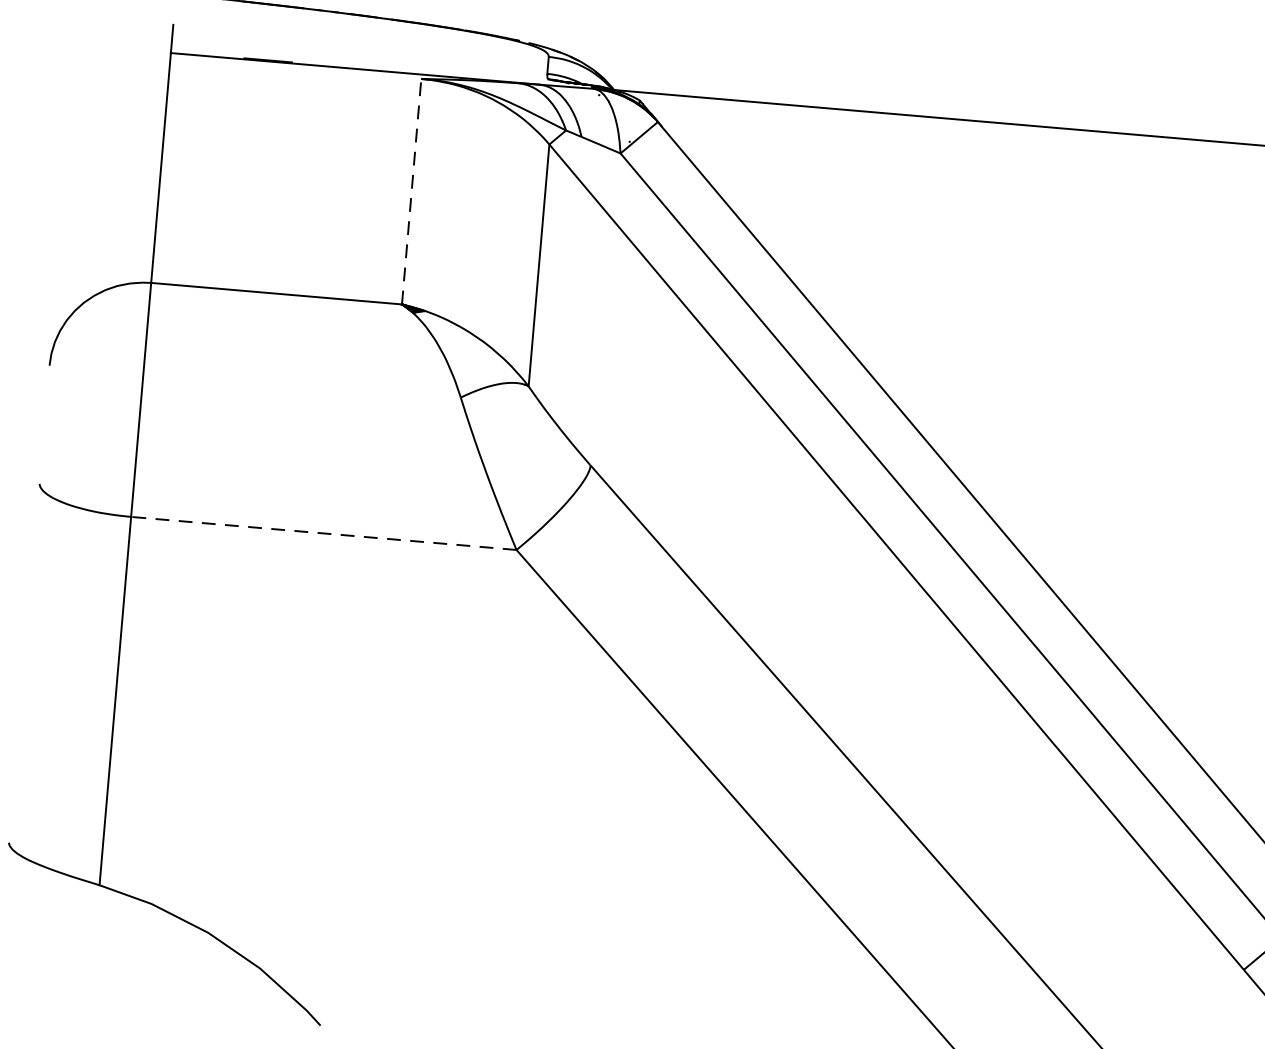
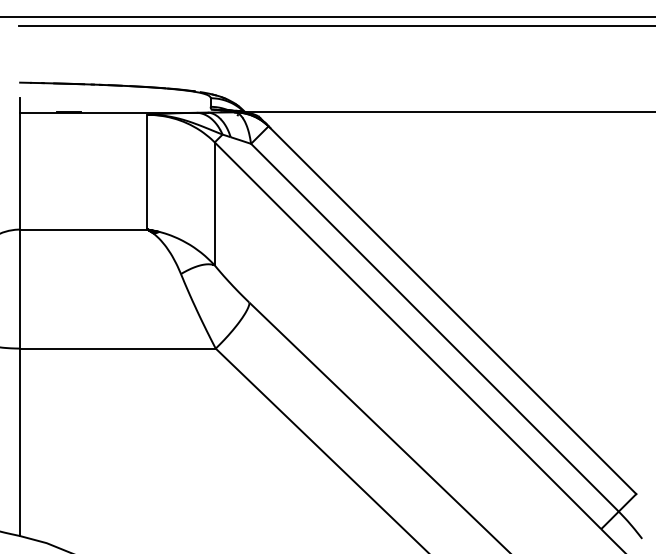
line: (412, 190) -> (147, 171), dashed -> solid
line: (323, 533) -> (117, 348), dashed -> solid

